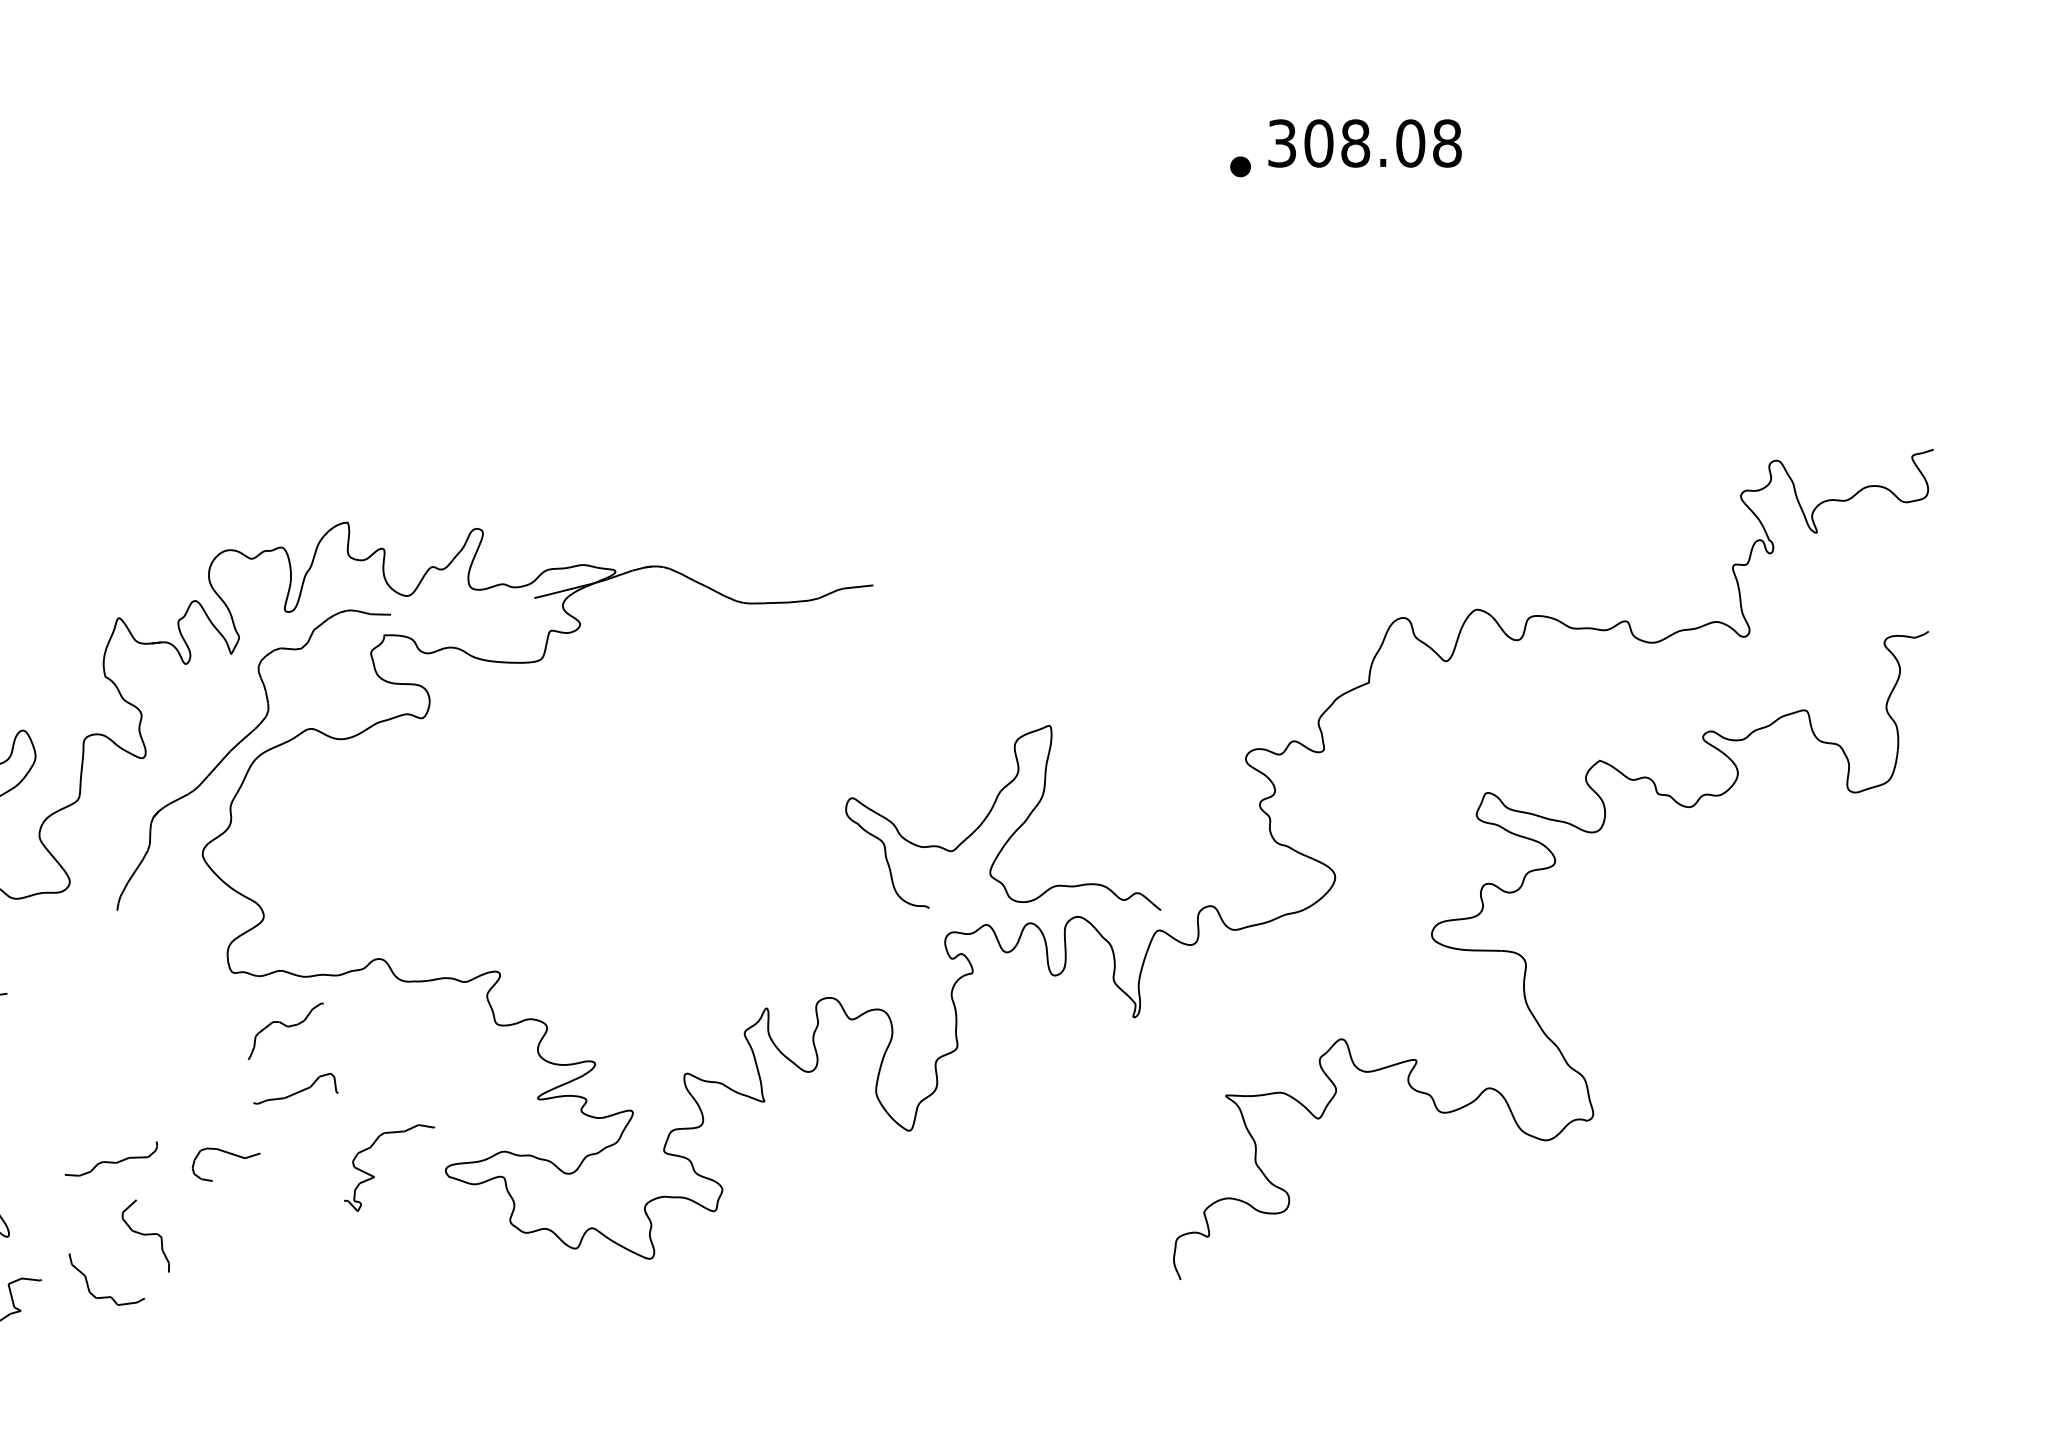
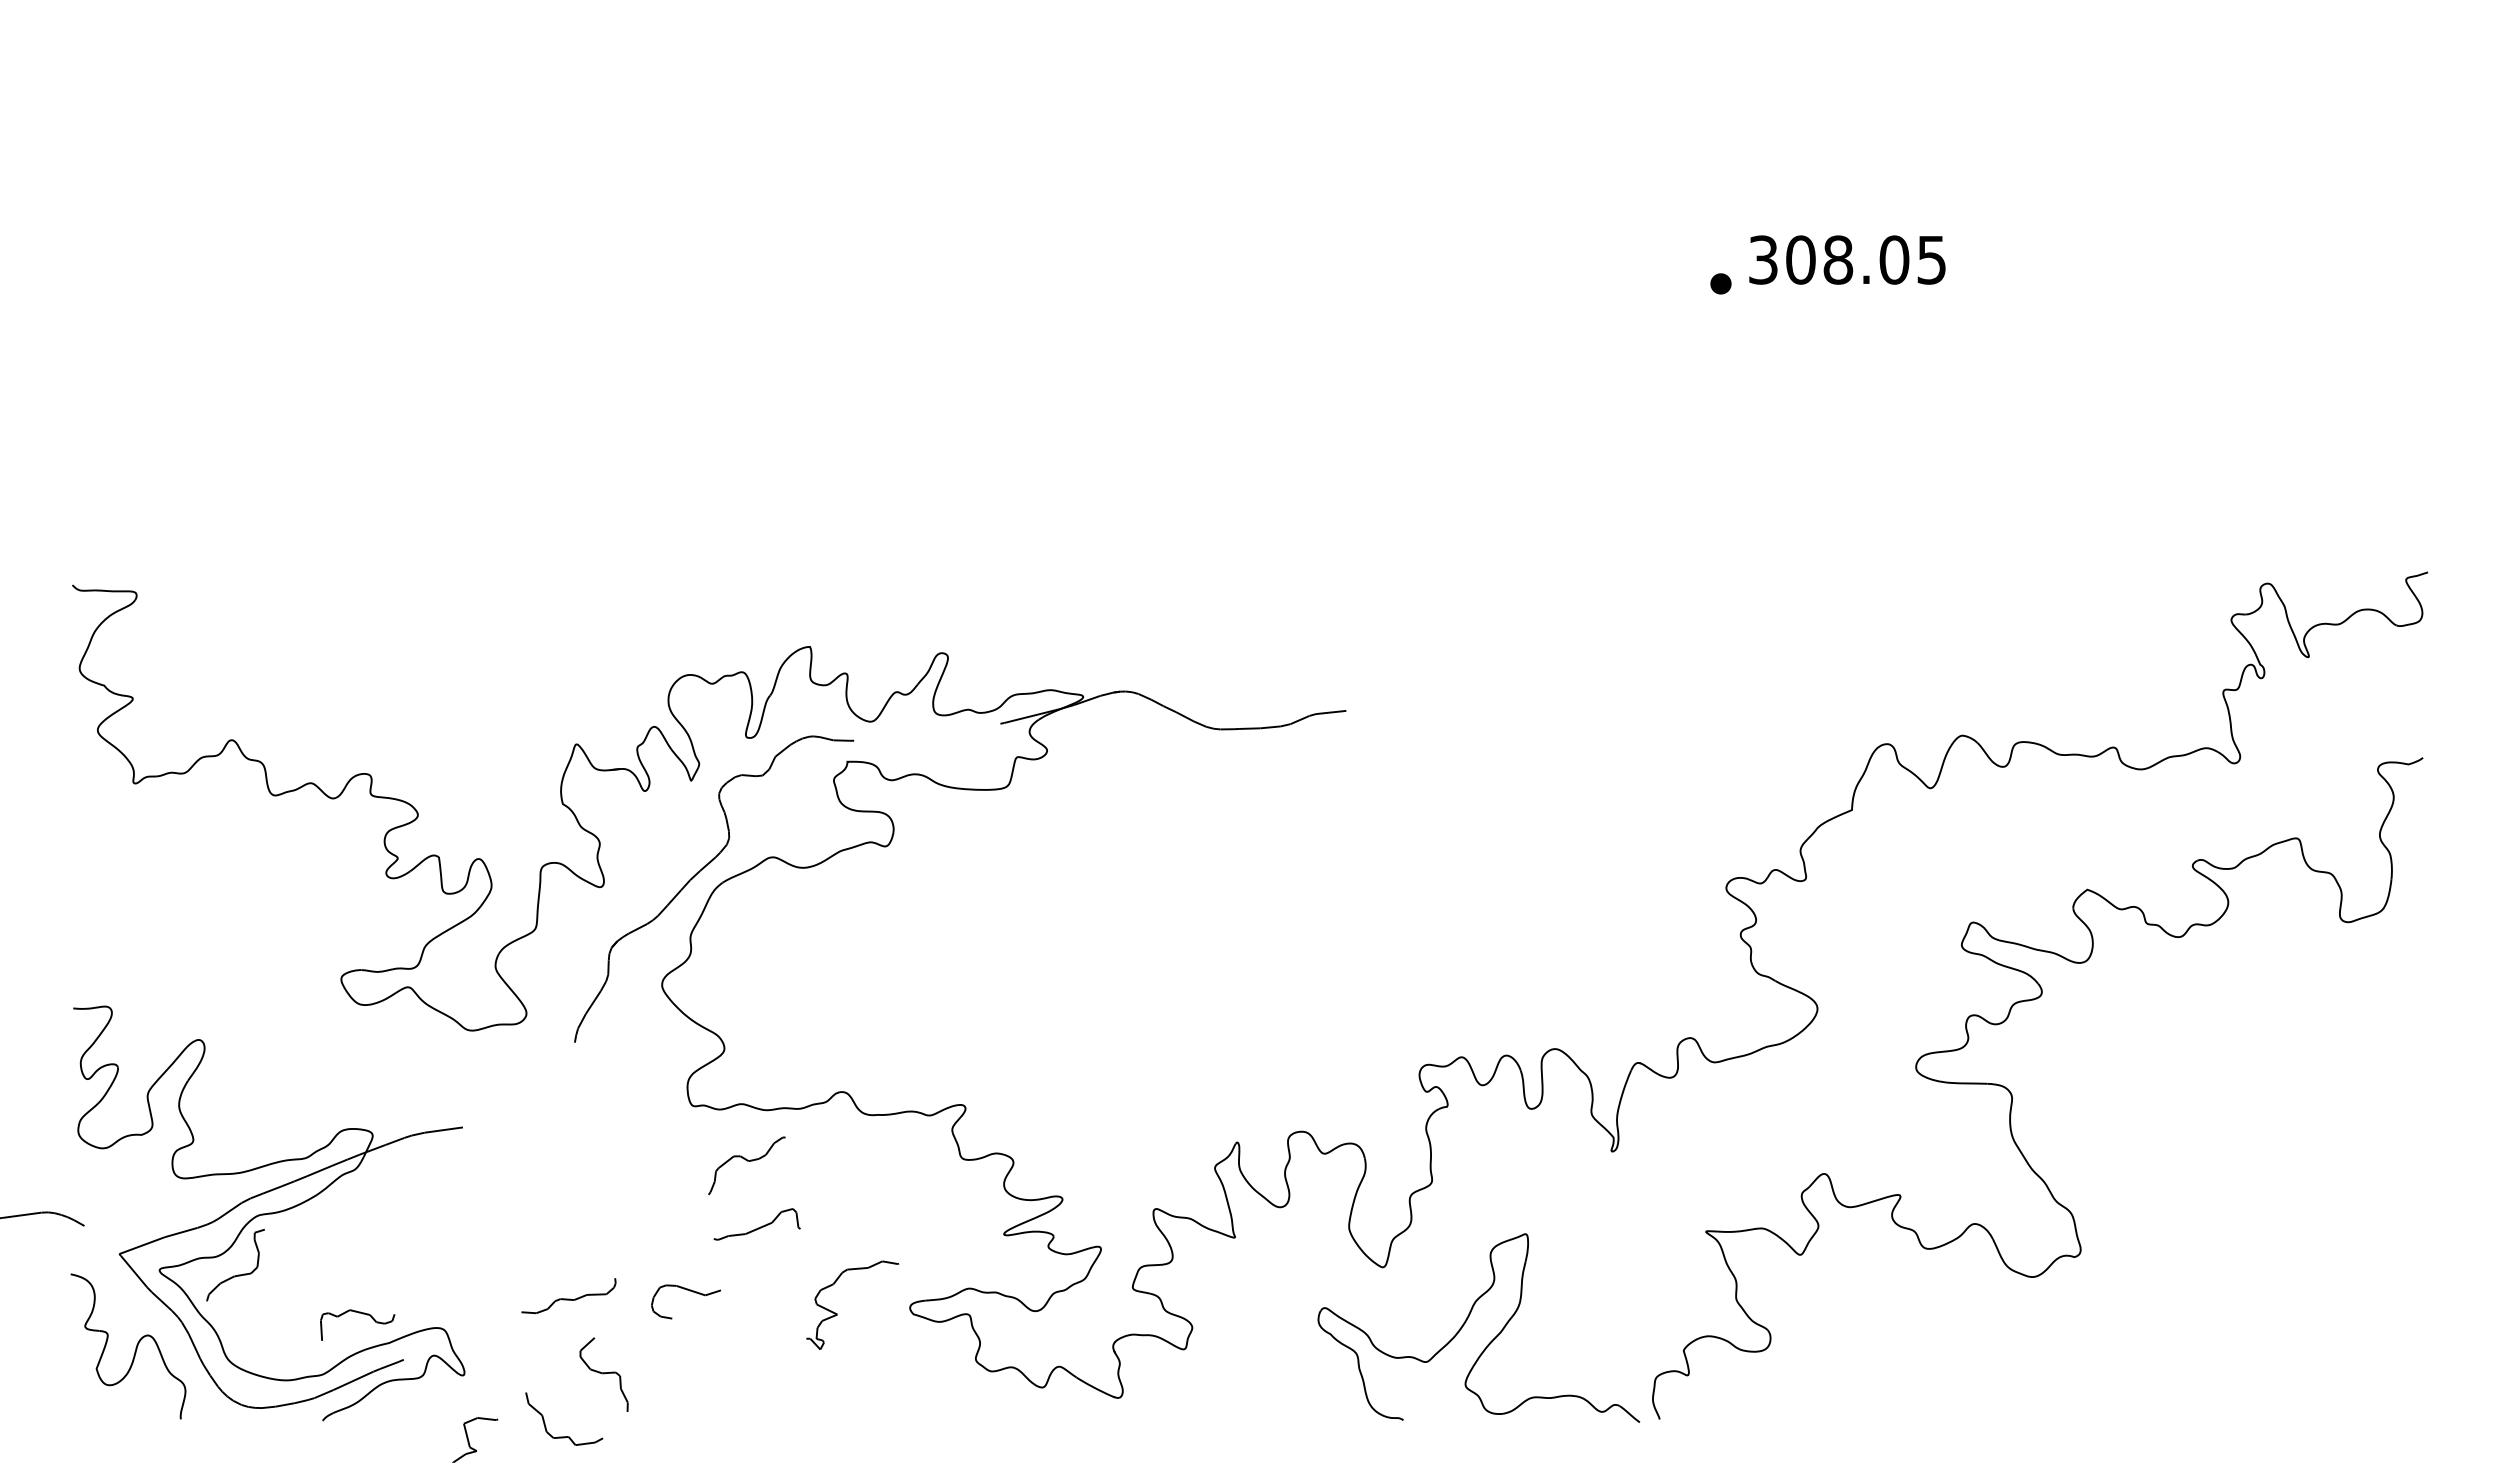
text: (1446, 142) -> (1931, 259), 308.08 -> 308.05
part: (991, 812) -> (1466, 1322), moved

